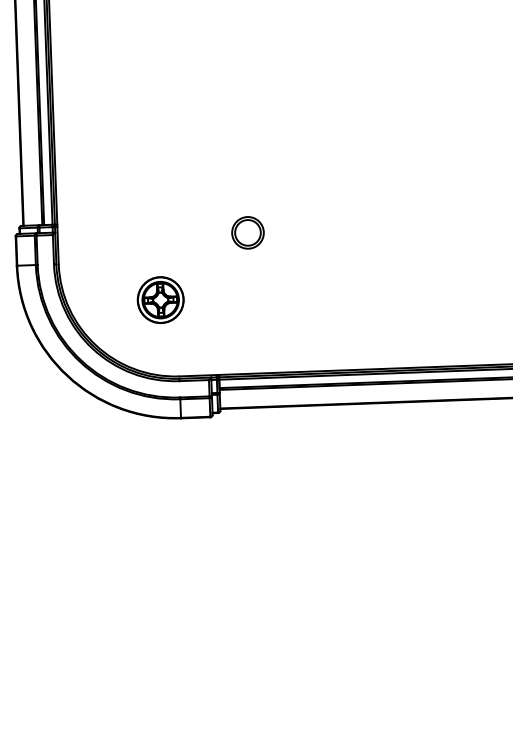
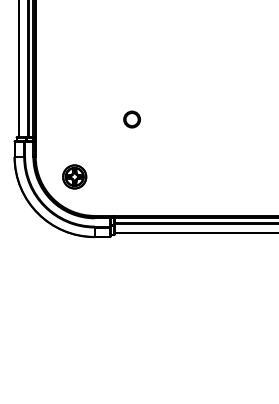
circle: (246, 232) -> (131, 119), moved
part: (160, 299) -> (74, 176), moved

